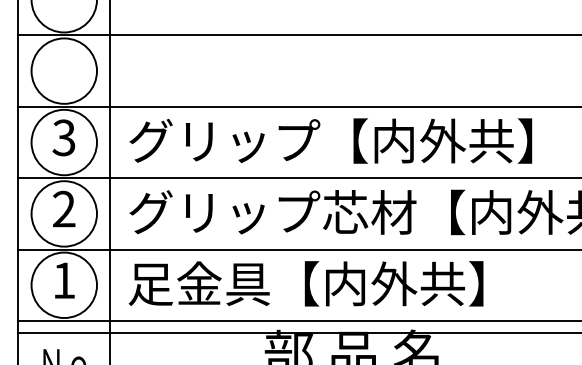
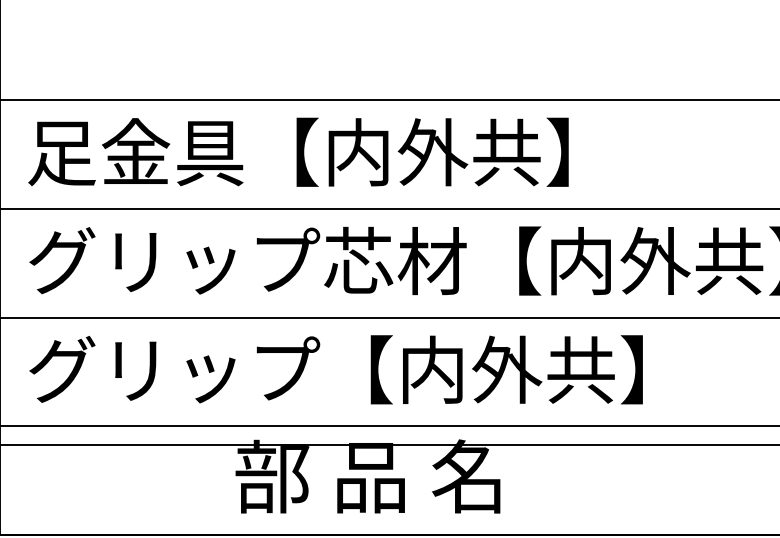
text: (330, 140) -> (335, 151), グリップ【内外共】 -> 足金具【内外共】
text: (330, 283) -> (335, 369), 足金具【内外共】 -> グリップ【内外共】

